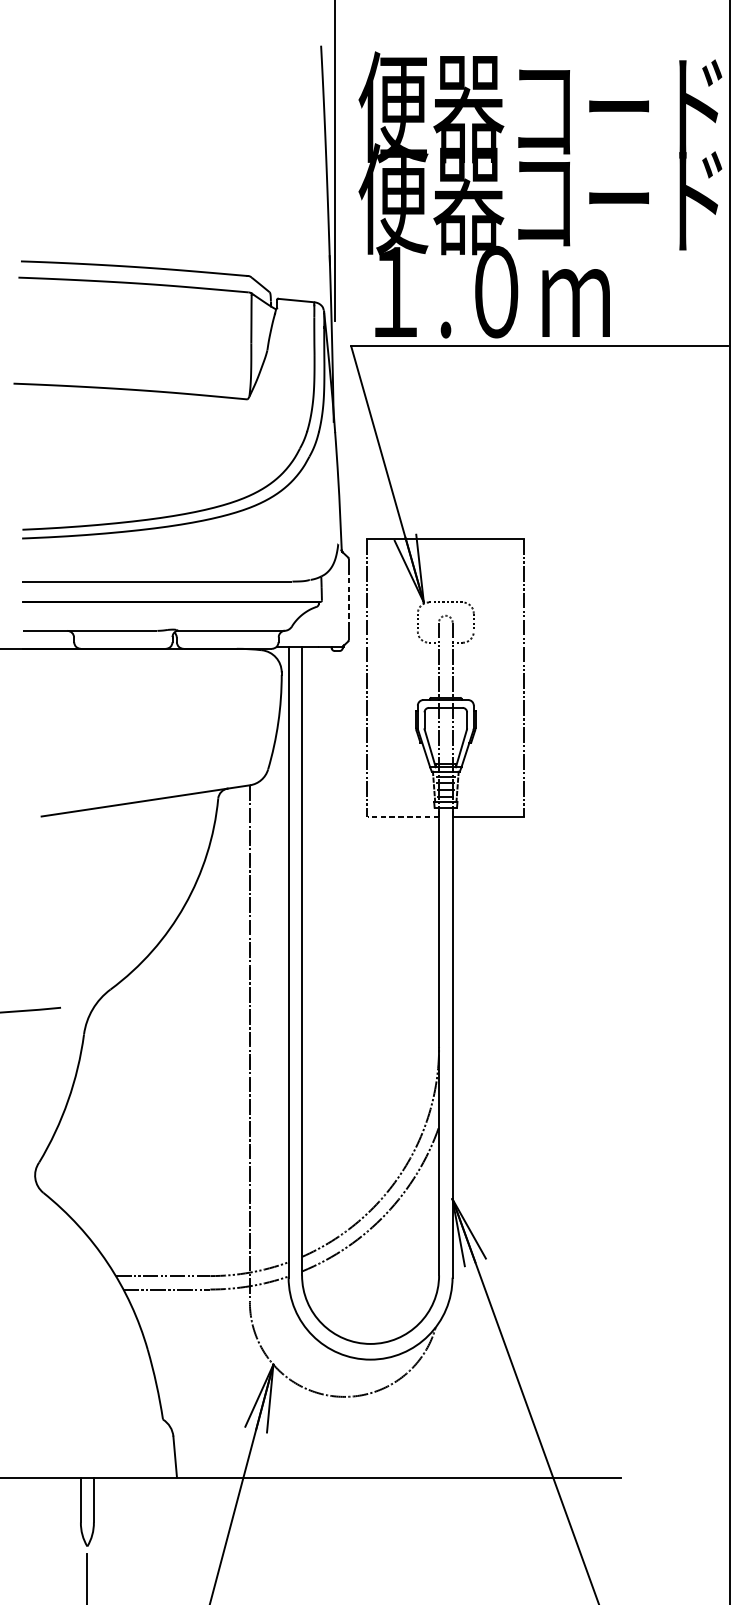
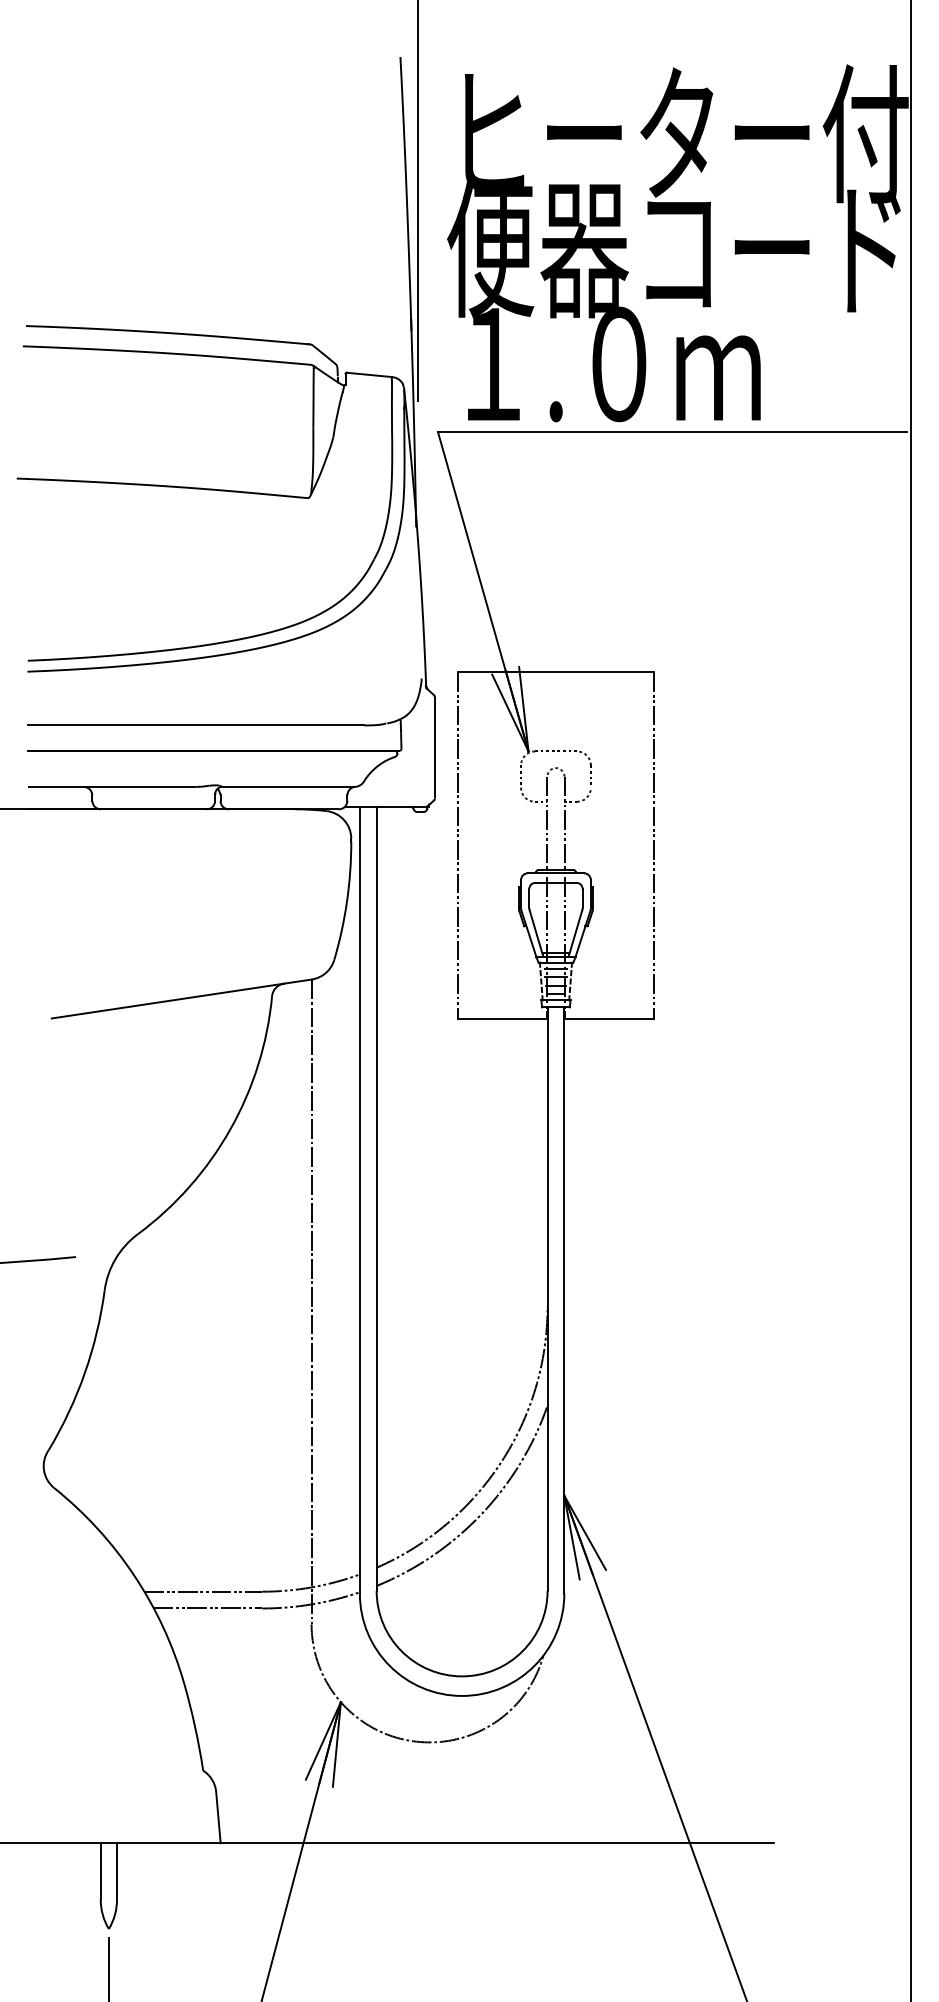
text: (543, 107) -> (677, 133), 便器コード -> ヒーター付
line: (348, 599) -> (434, 747), dashed -> solid
line: (402, 816) -> (502, 1018), dashed -> solid

